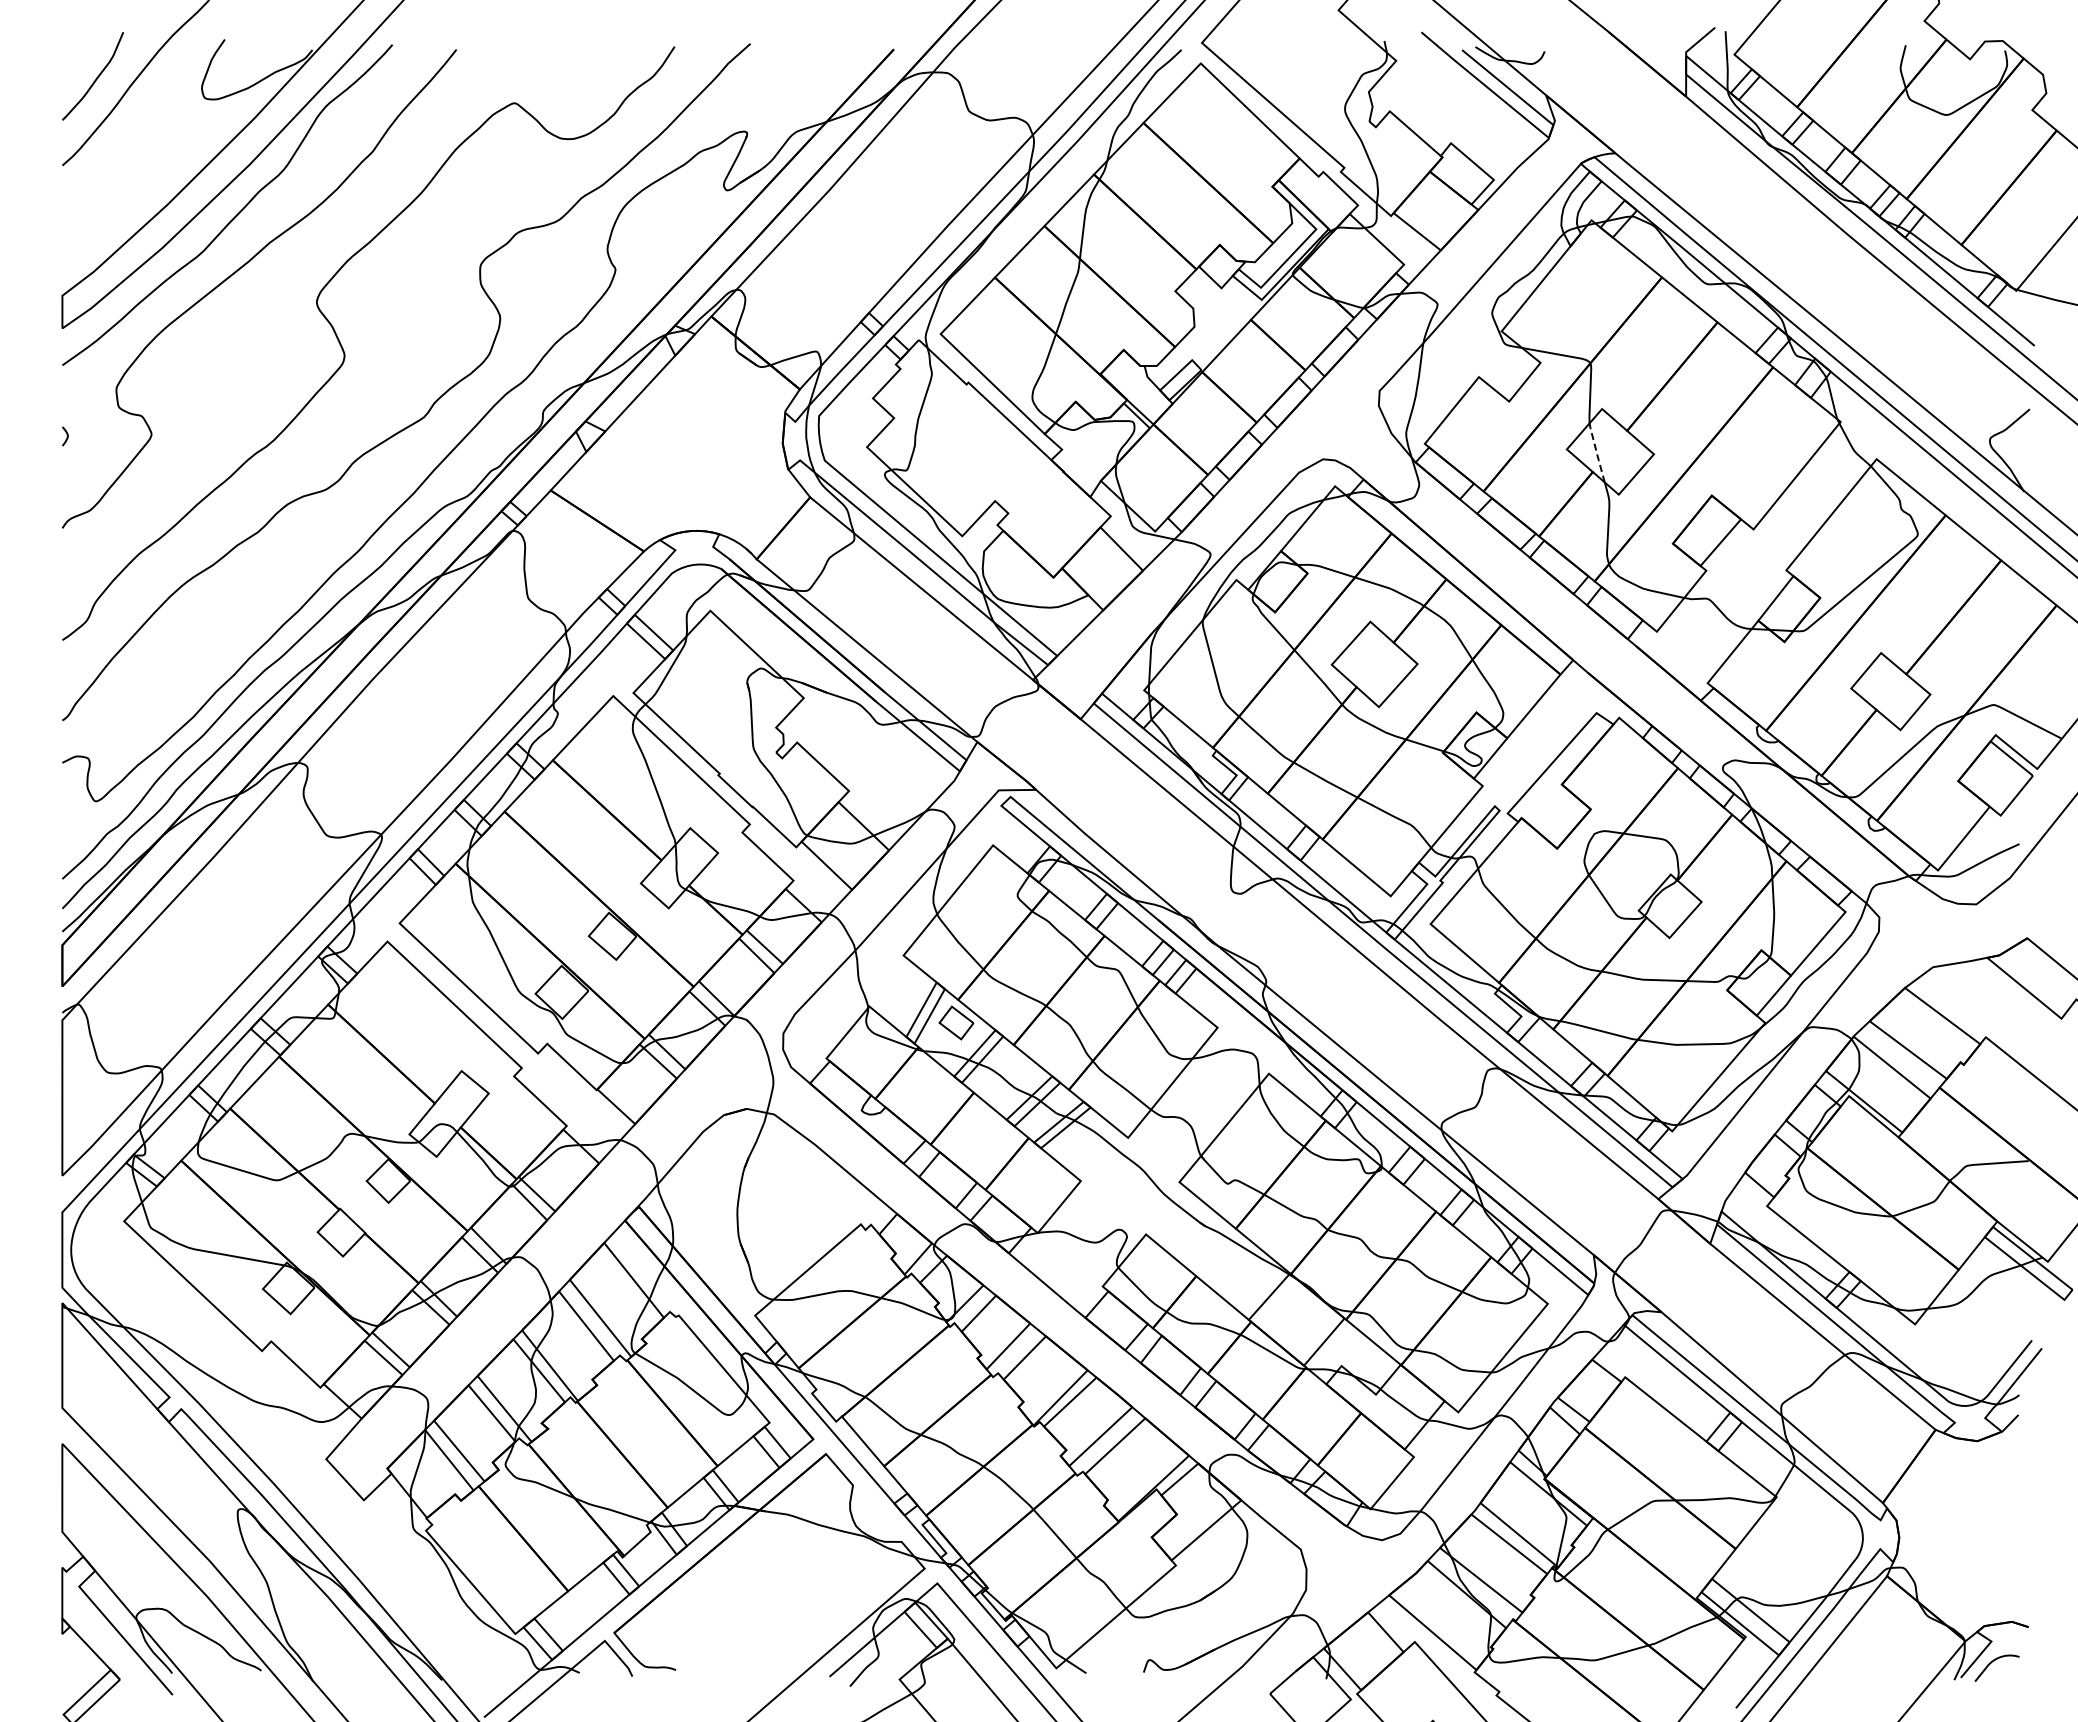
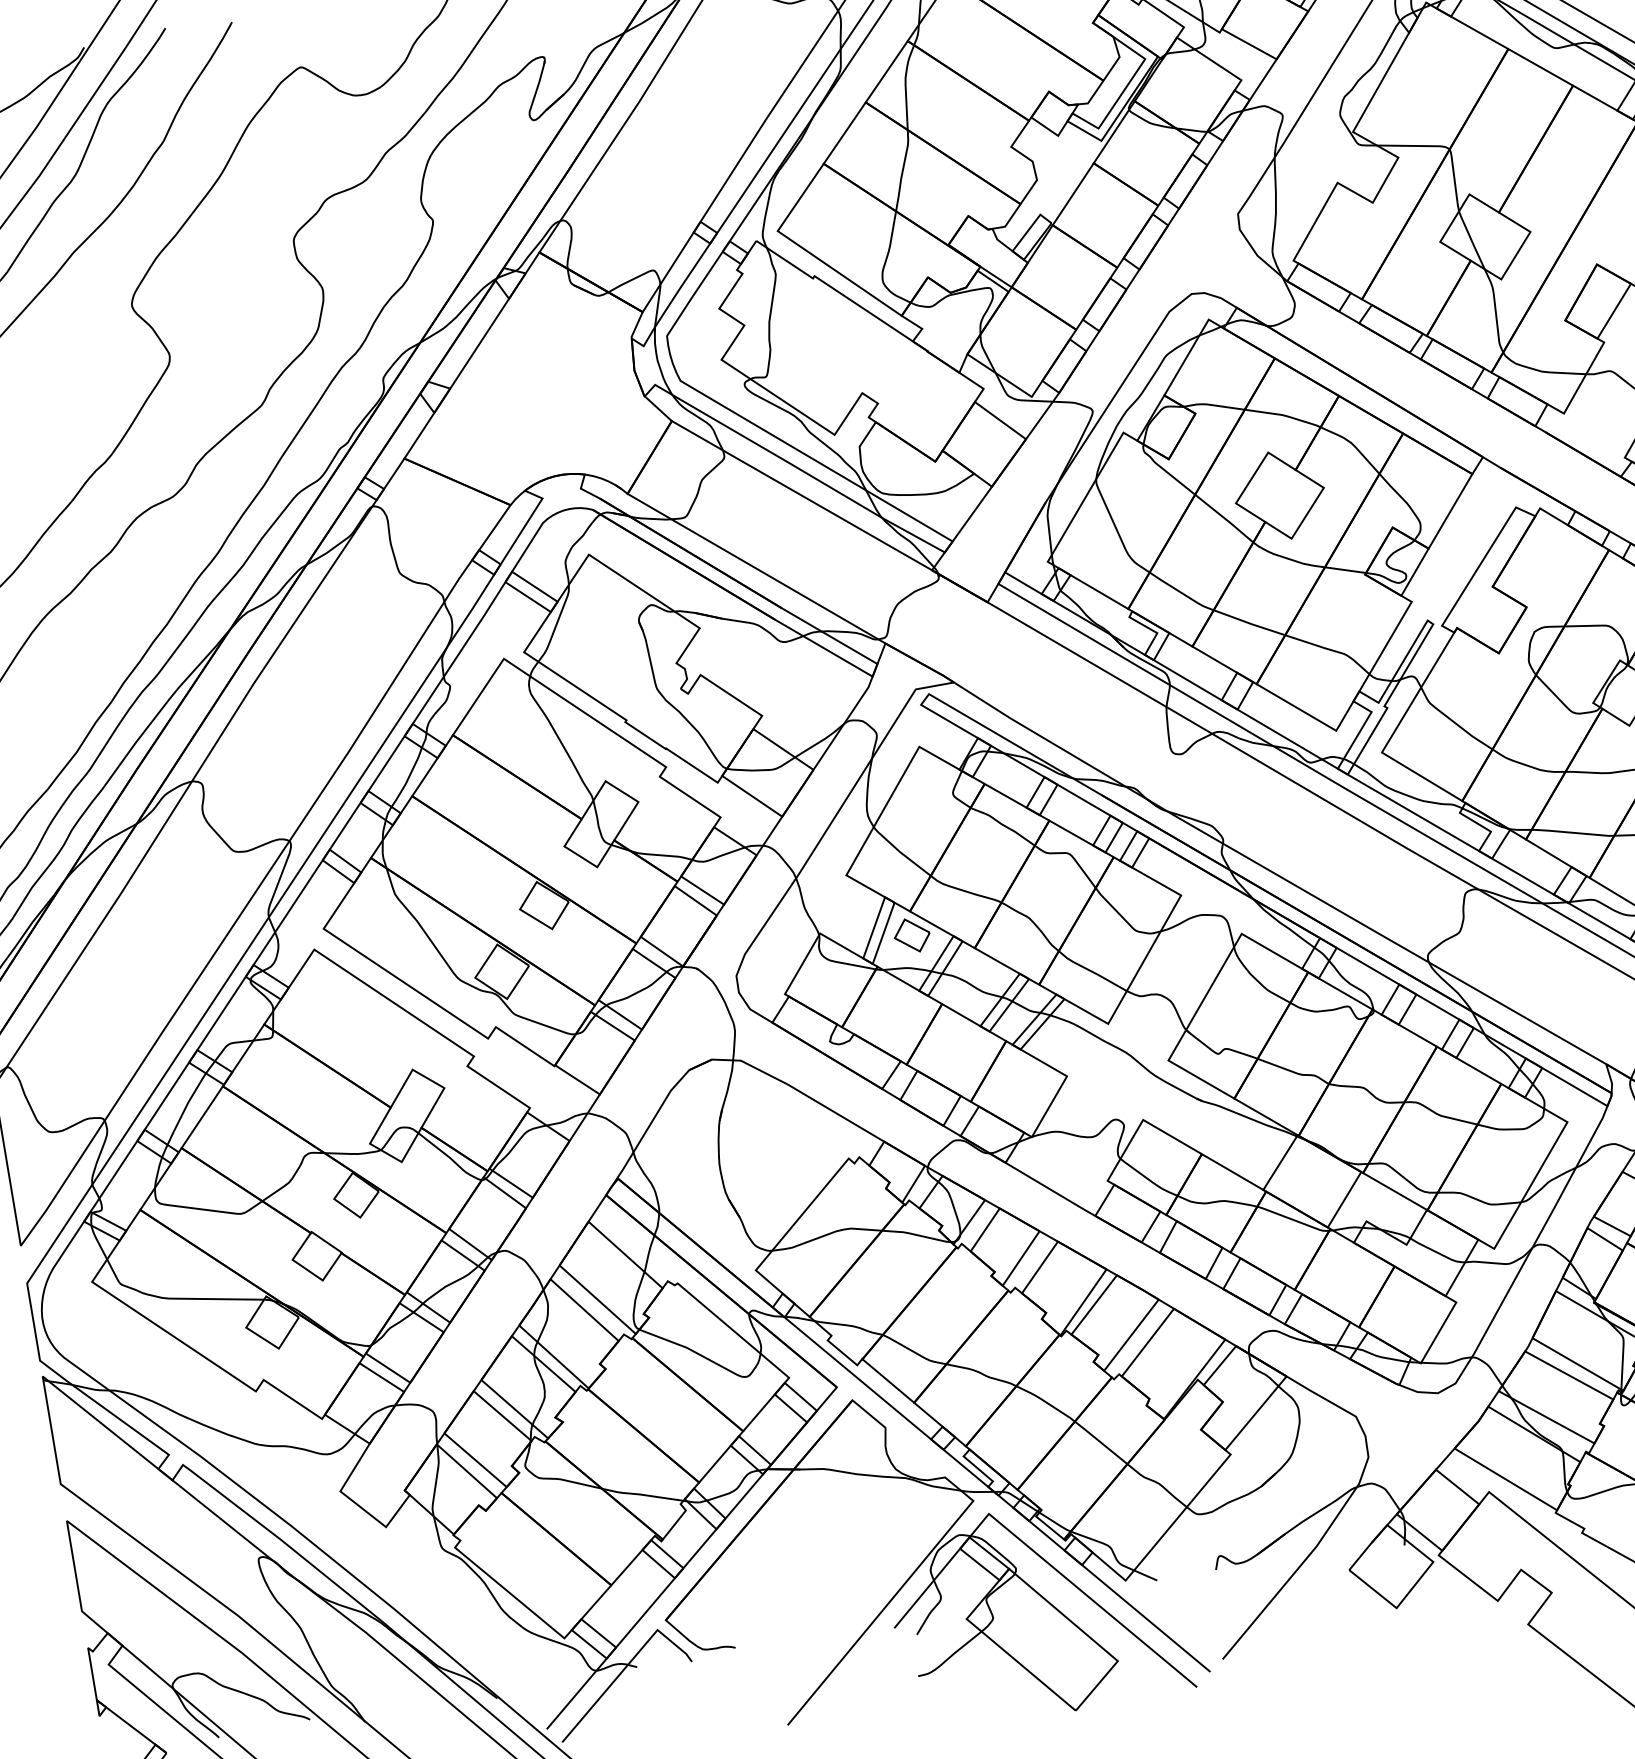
line: (1596, 452) -> (1471, 240), dashed -> solid

